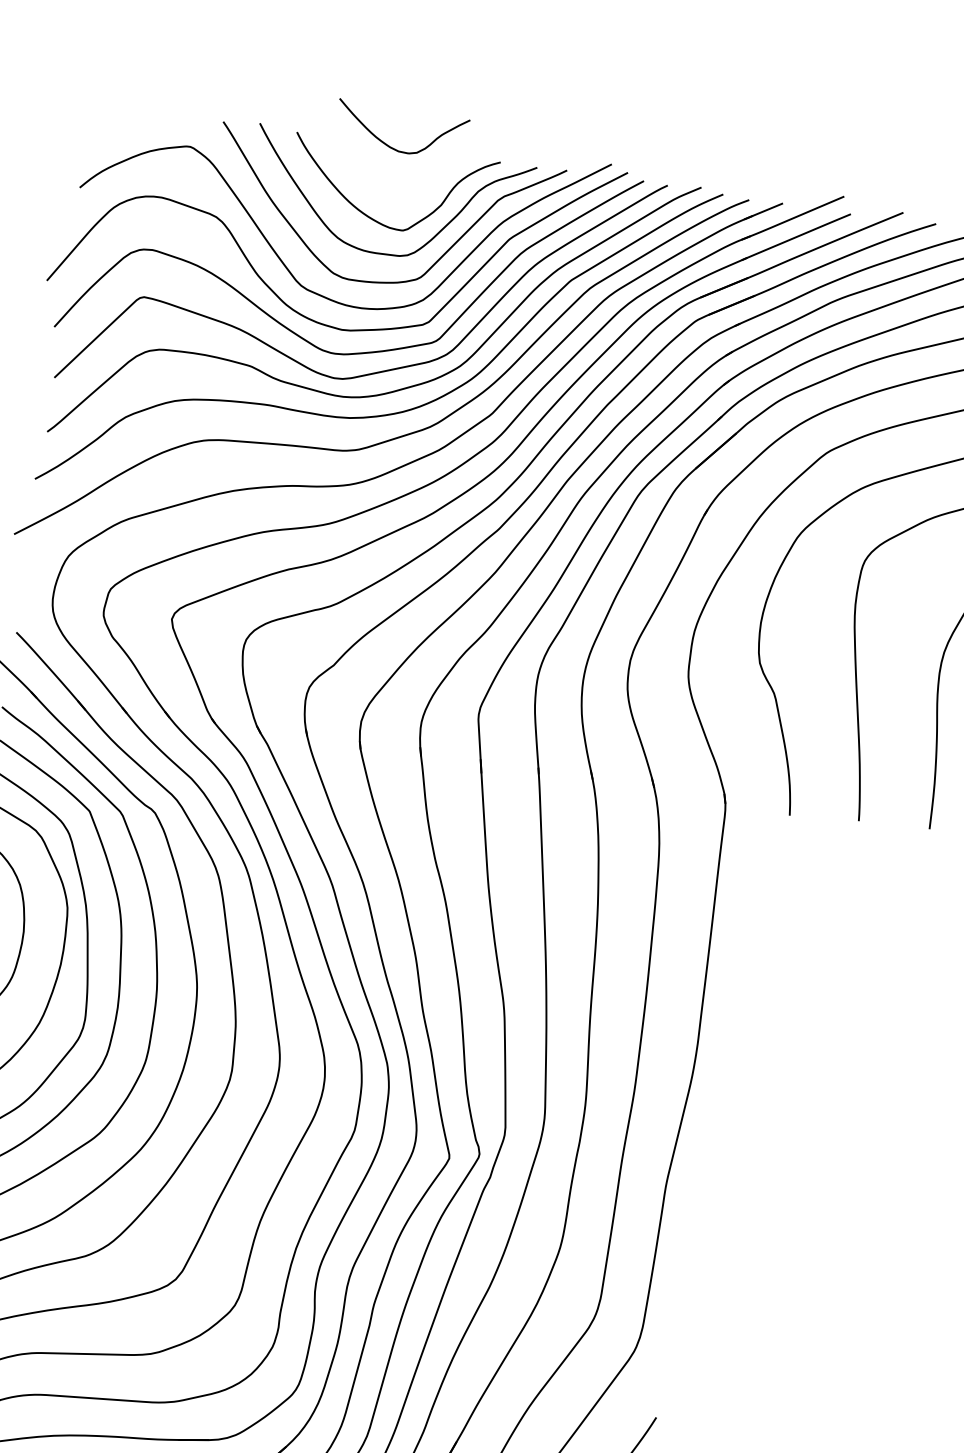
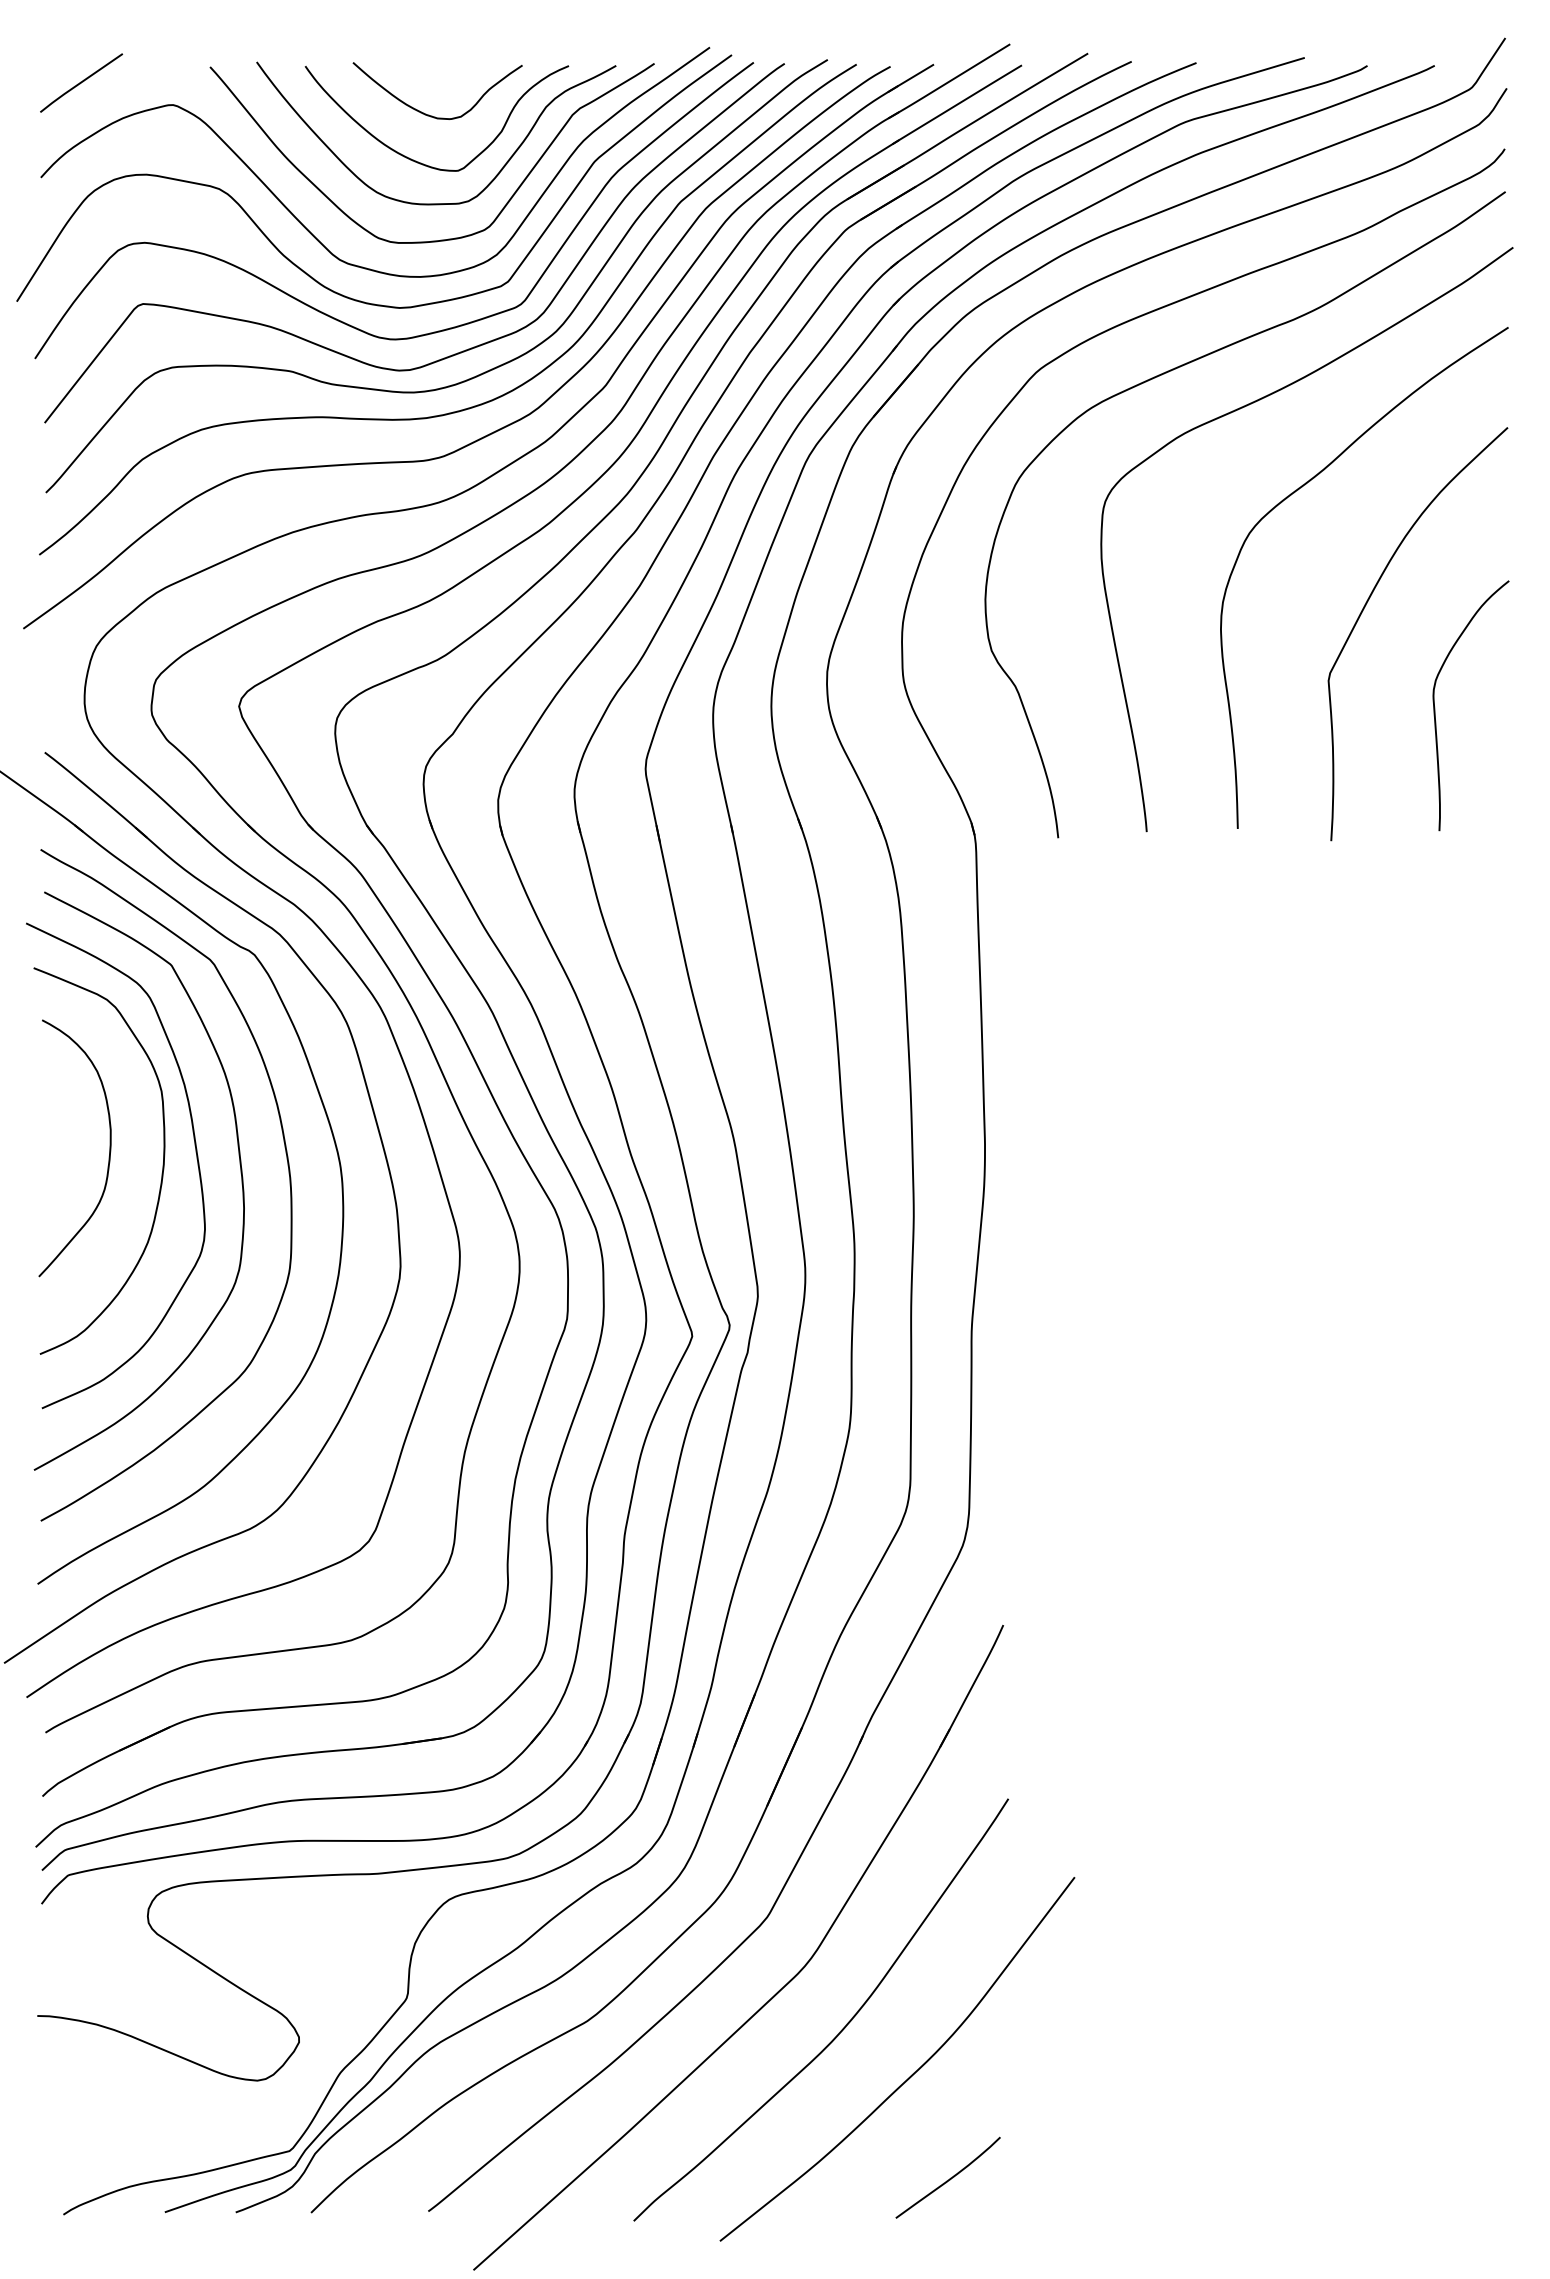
line: (122, 118) -> (81, 82), added
curve: (392, 147) -> (429, 114), moved

